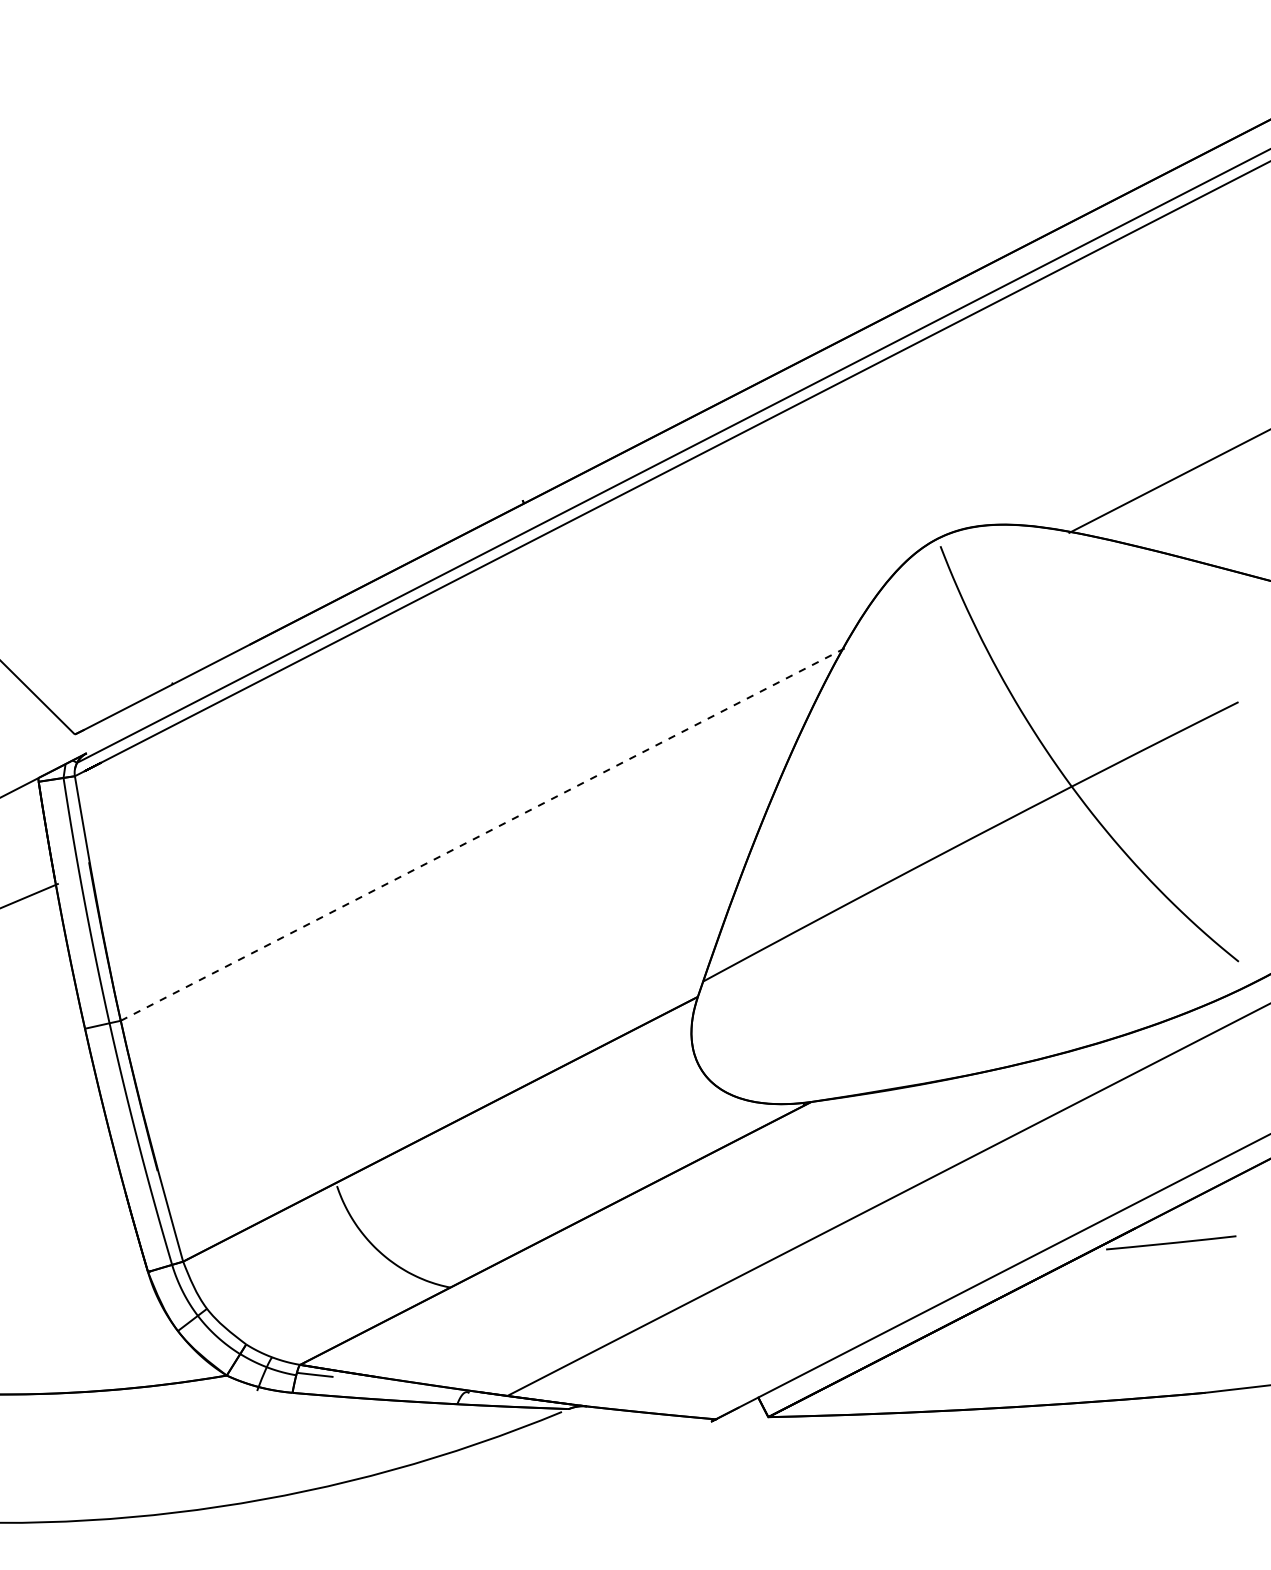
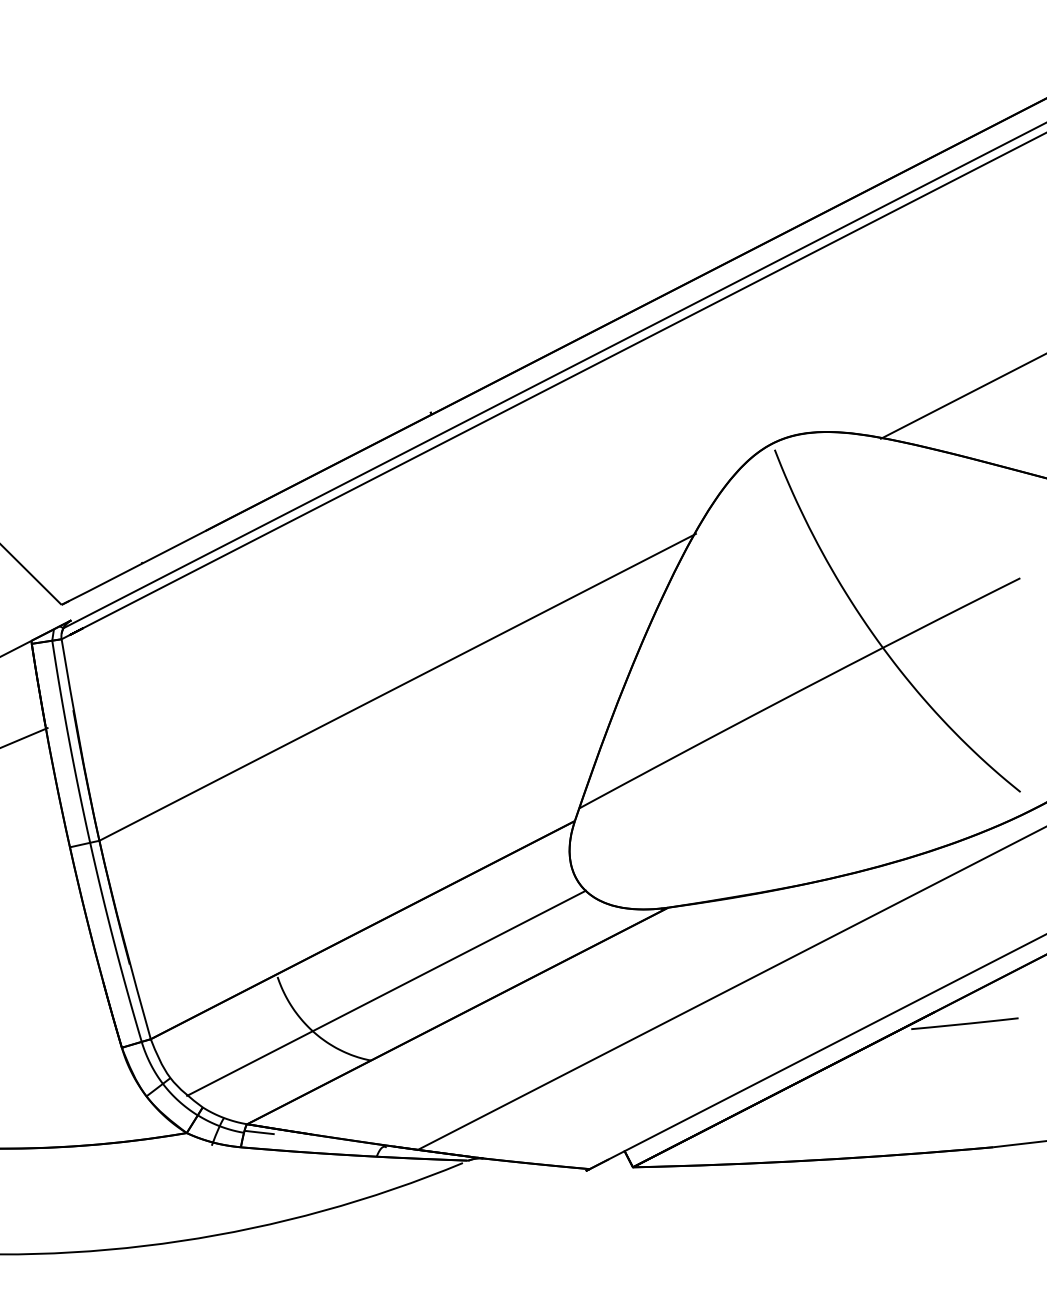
line: (483, 834) -> (398, 687), dashed -> solid
line: (469, 1205) -> (386, 992), added

